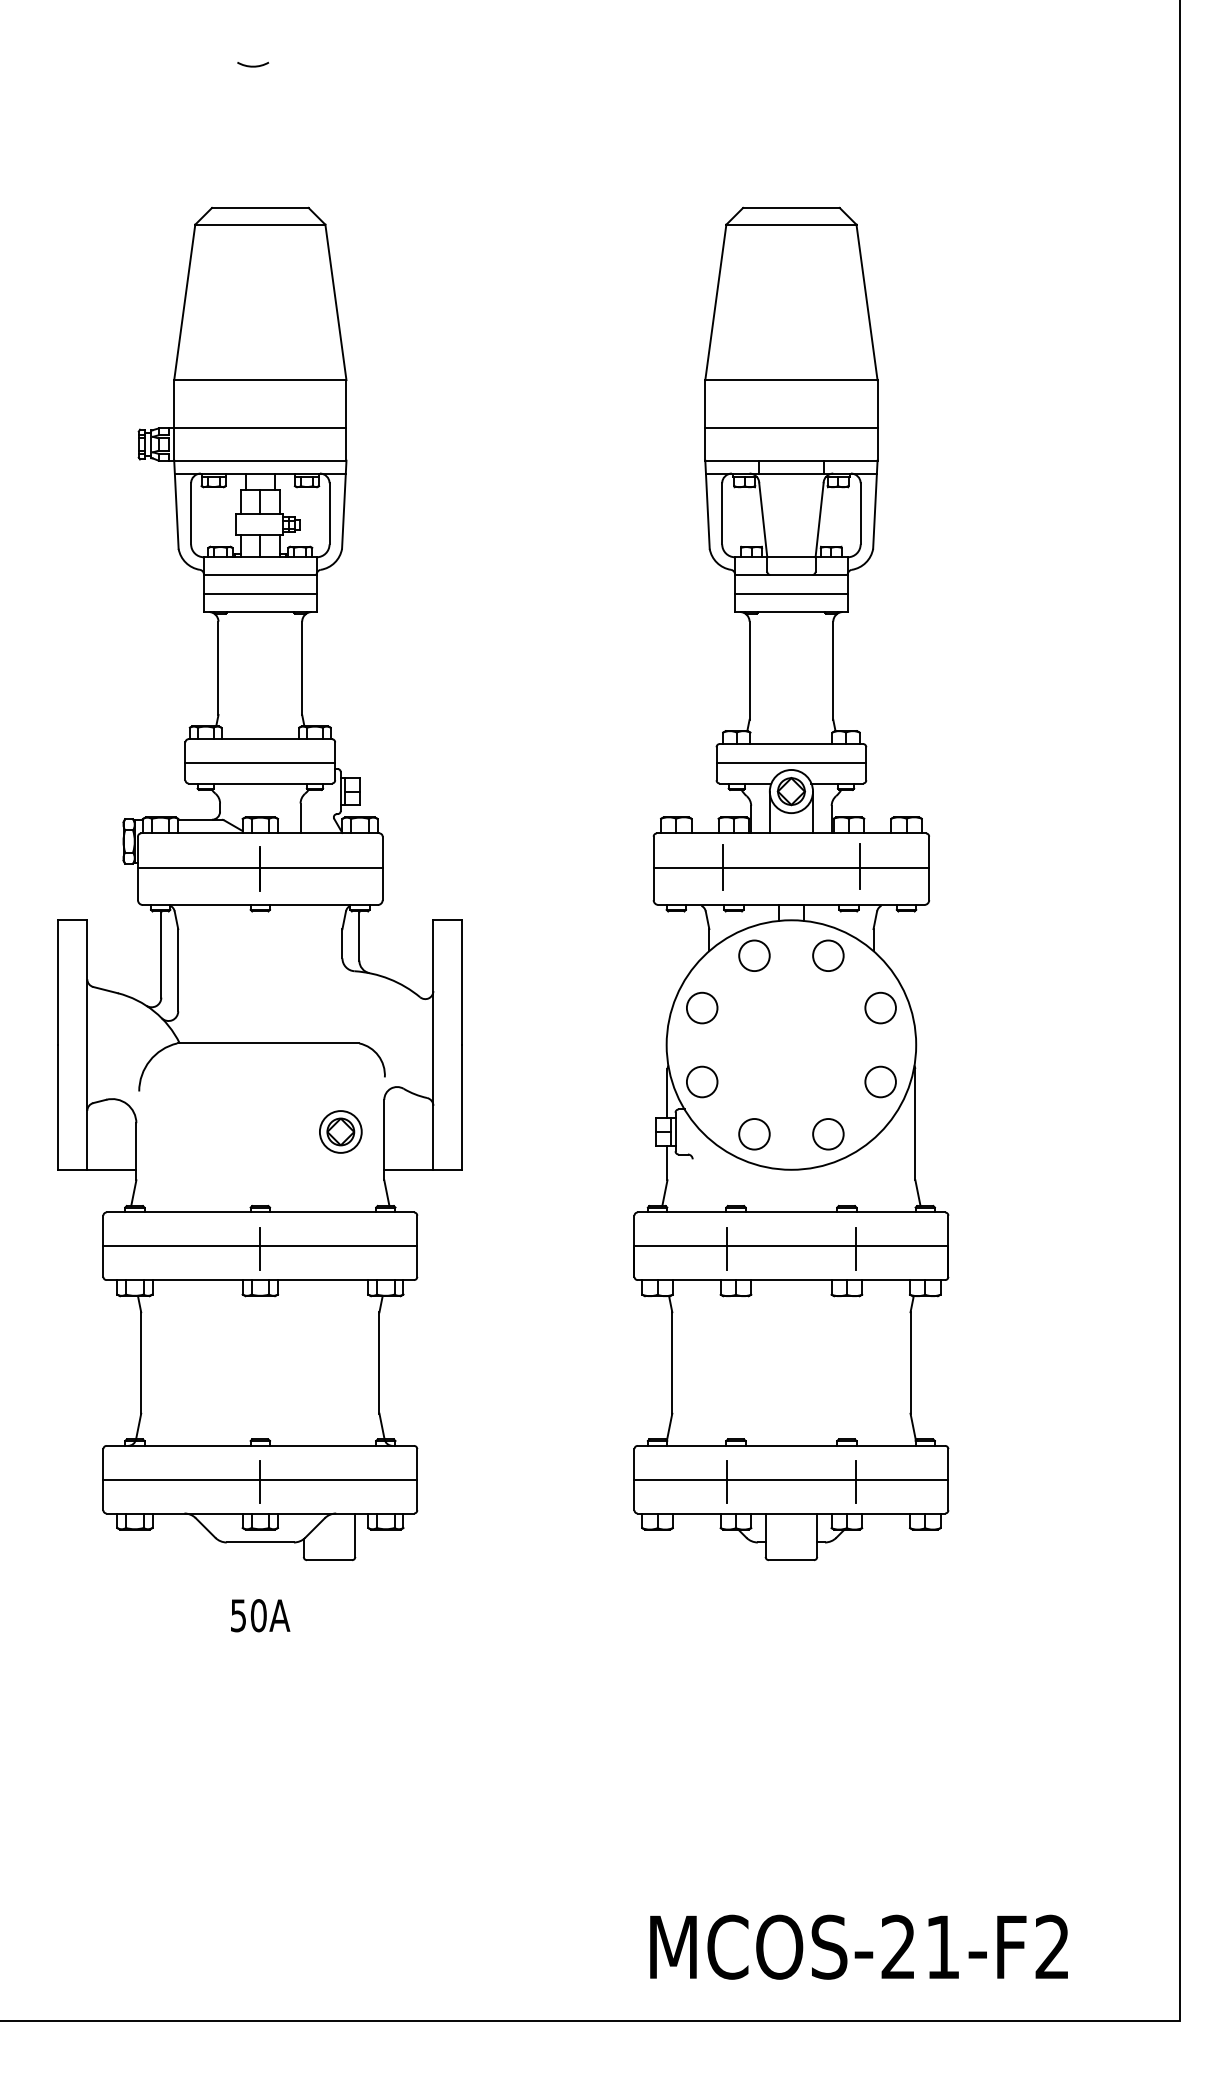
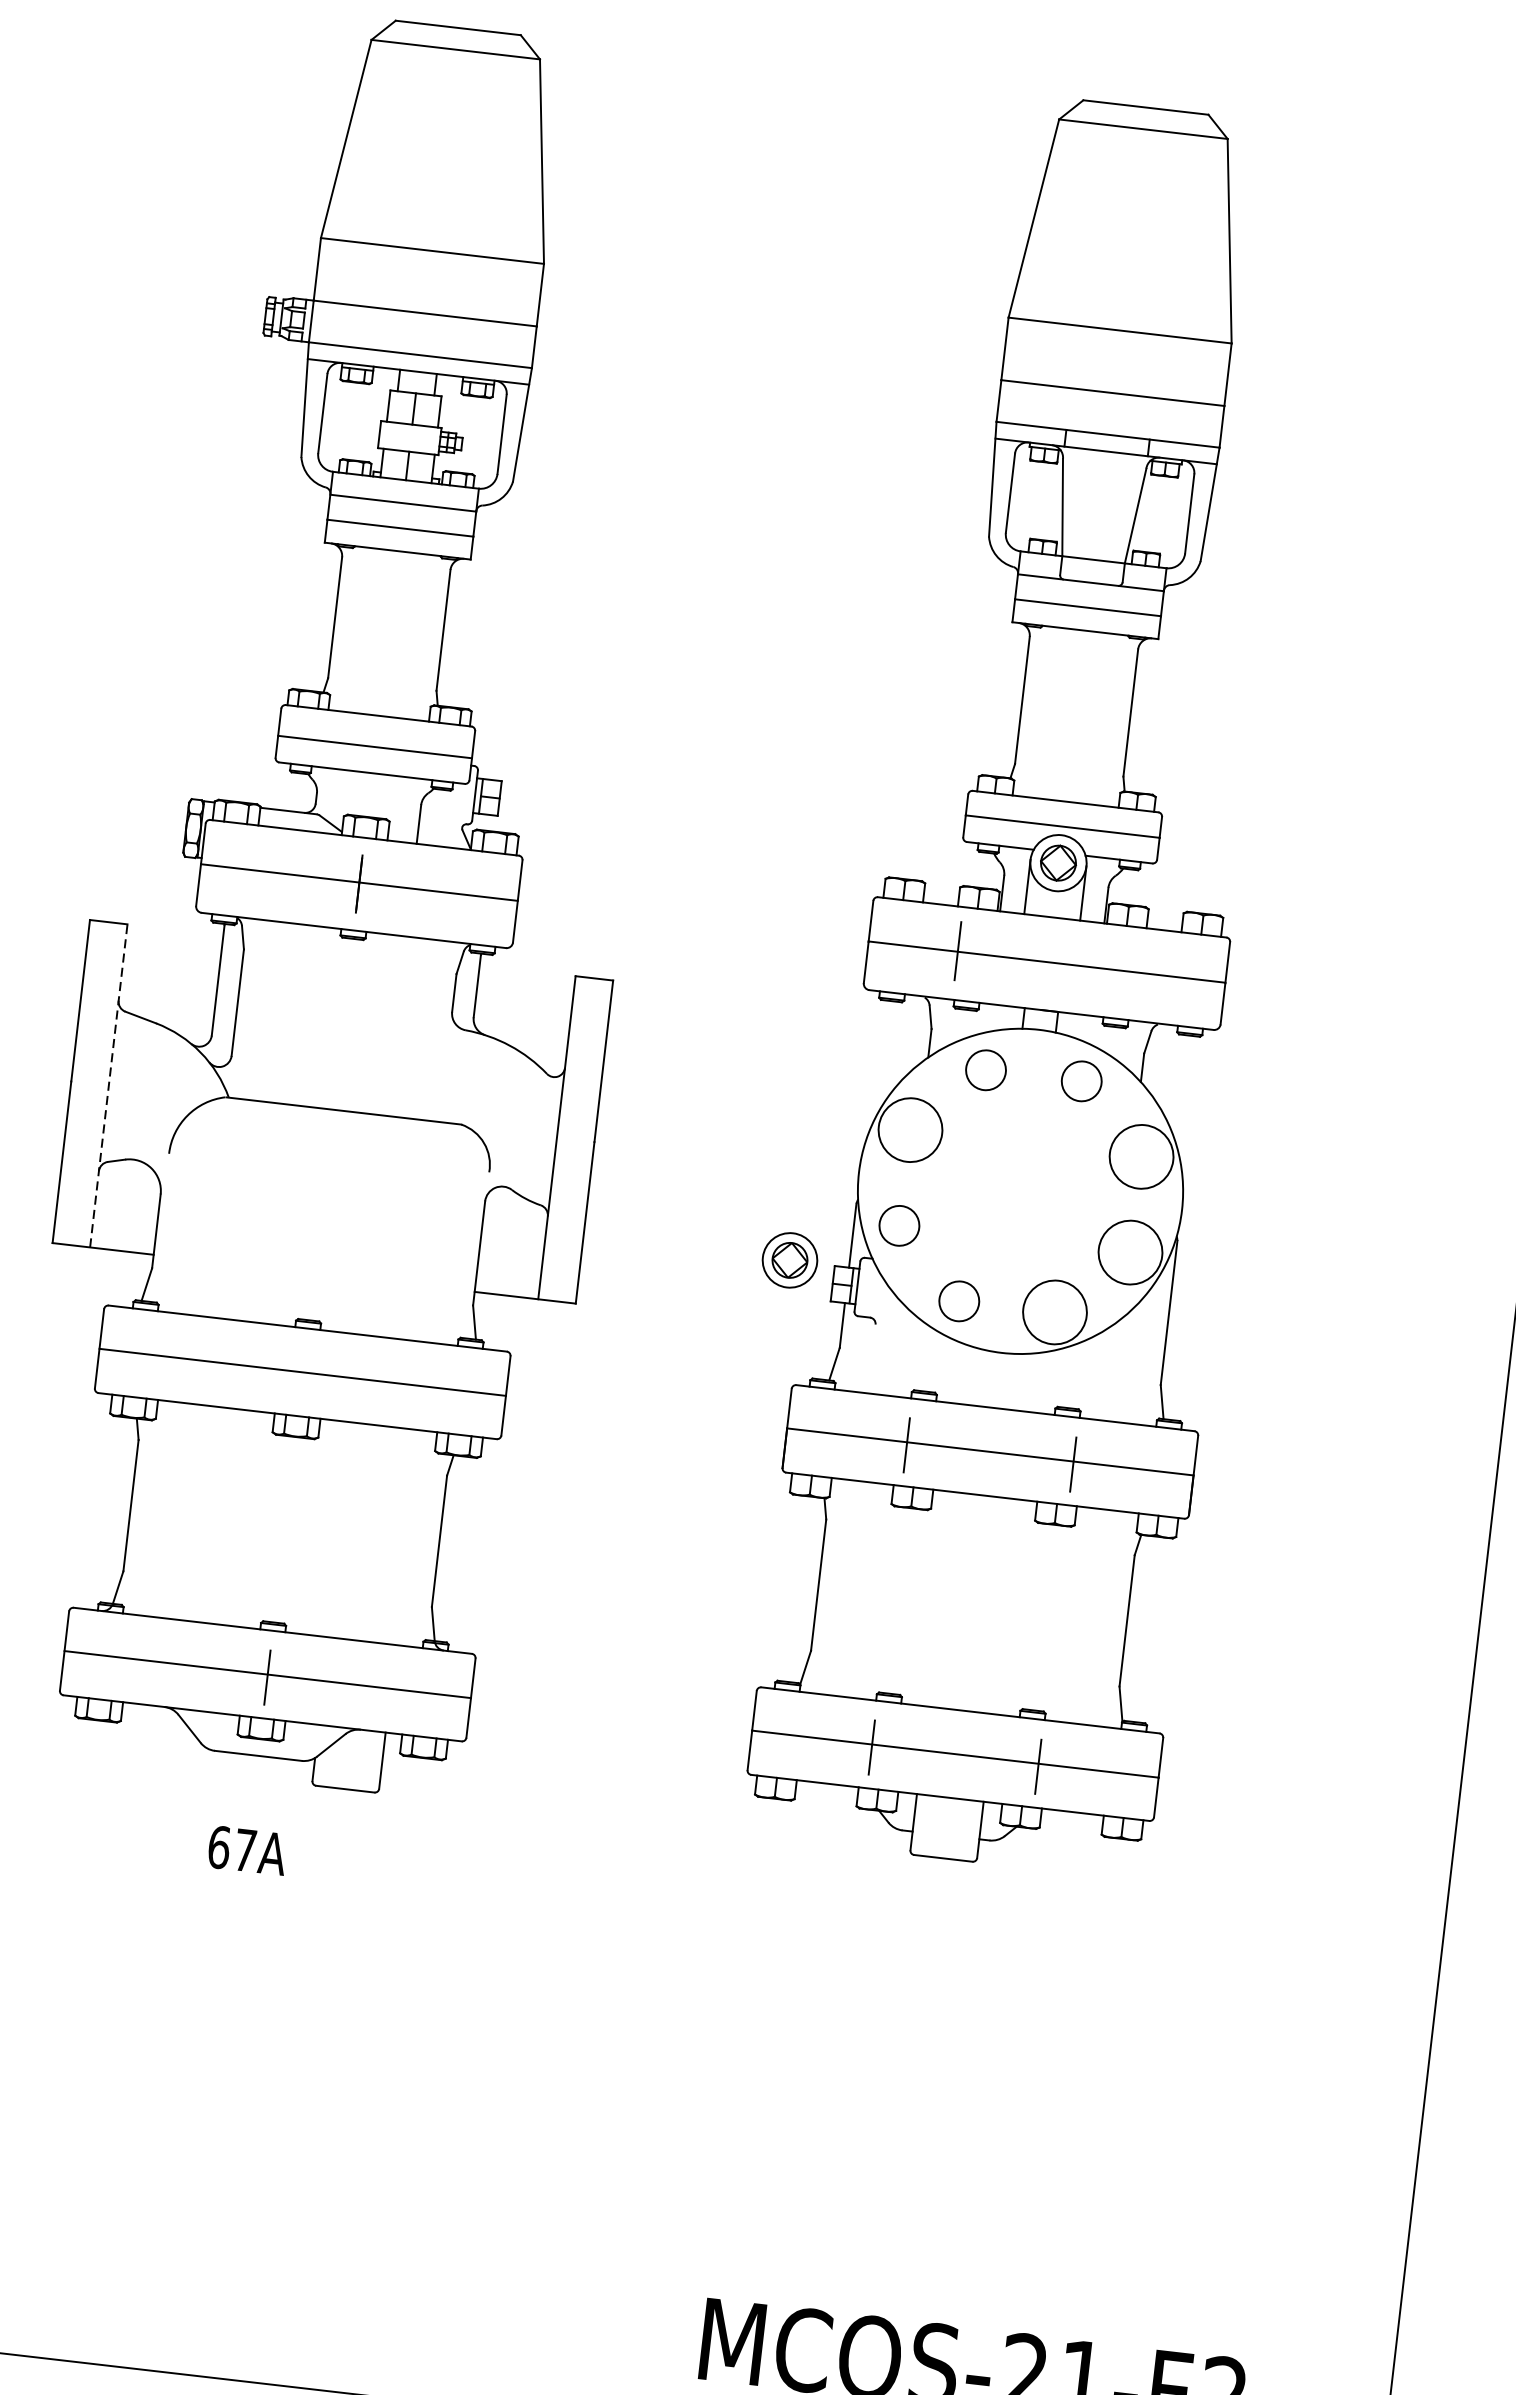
line: (860, 866) -> (1136, 970), removed
circle: (701, 1007) -> (909, 1129), size x1.6
circle: (880, 1007) -> (1141, 1156), size x1.6
line: (87, 1045) -> (109, 1086), solid -> dashed
circle: (880, 1081) -> (1130, 1251), size x1.6
part: (340, 1131) -> (789, 1259), moved
circle: (828, 1134) -> (1055, 1312), size x1.6
line: (260, 1248) -> (302, 1375), removed
text: (248, 1615) -> (232, 1848), 50A -> 67A

